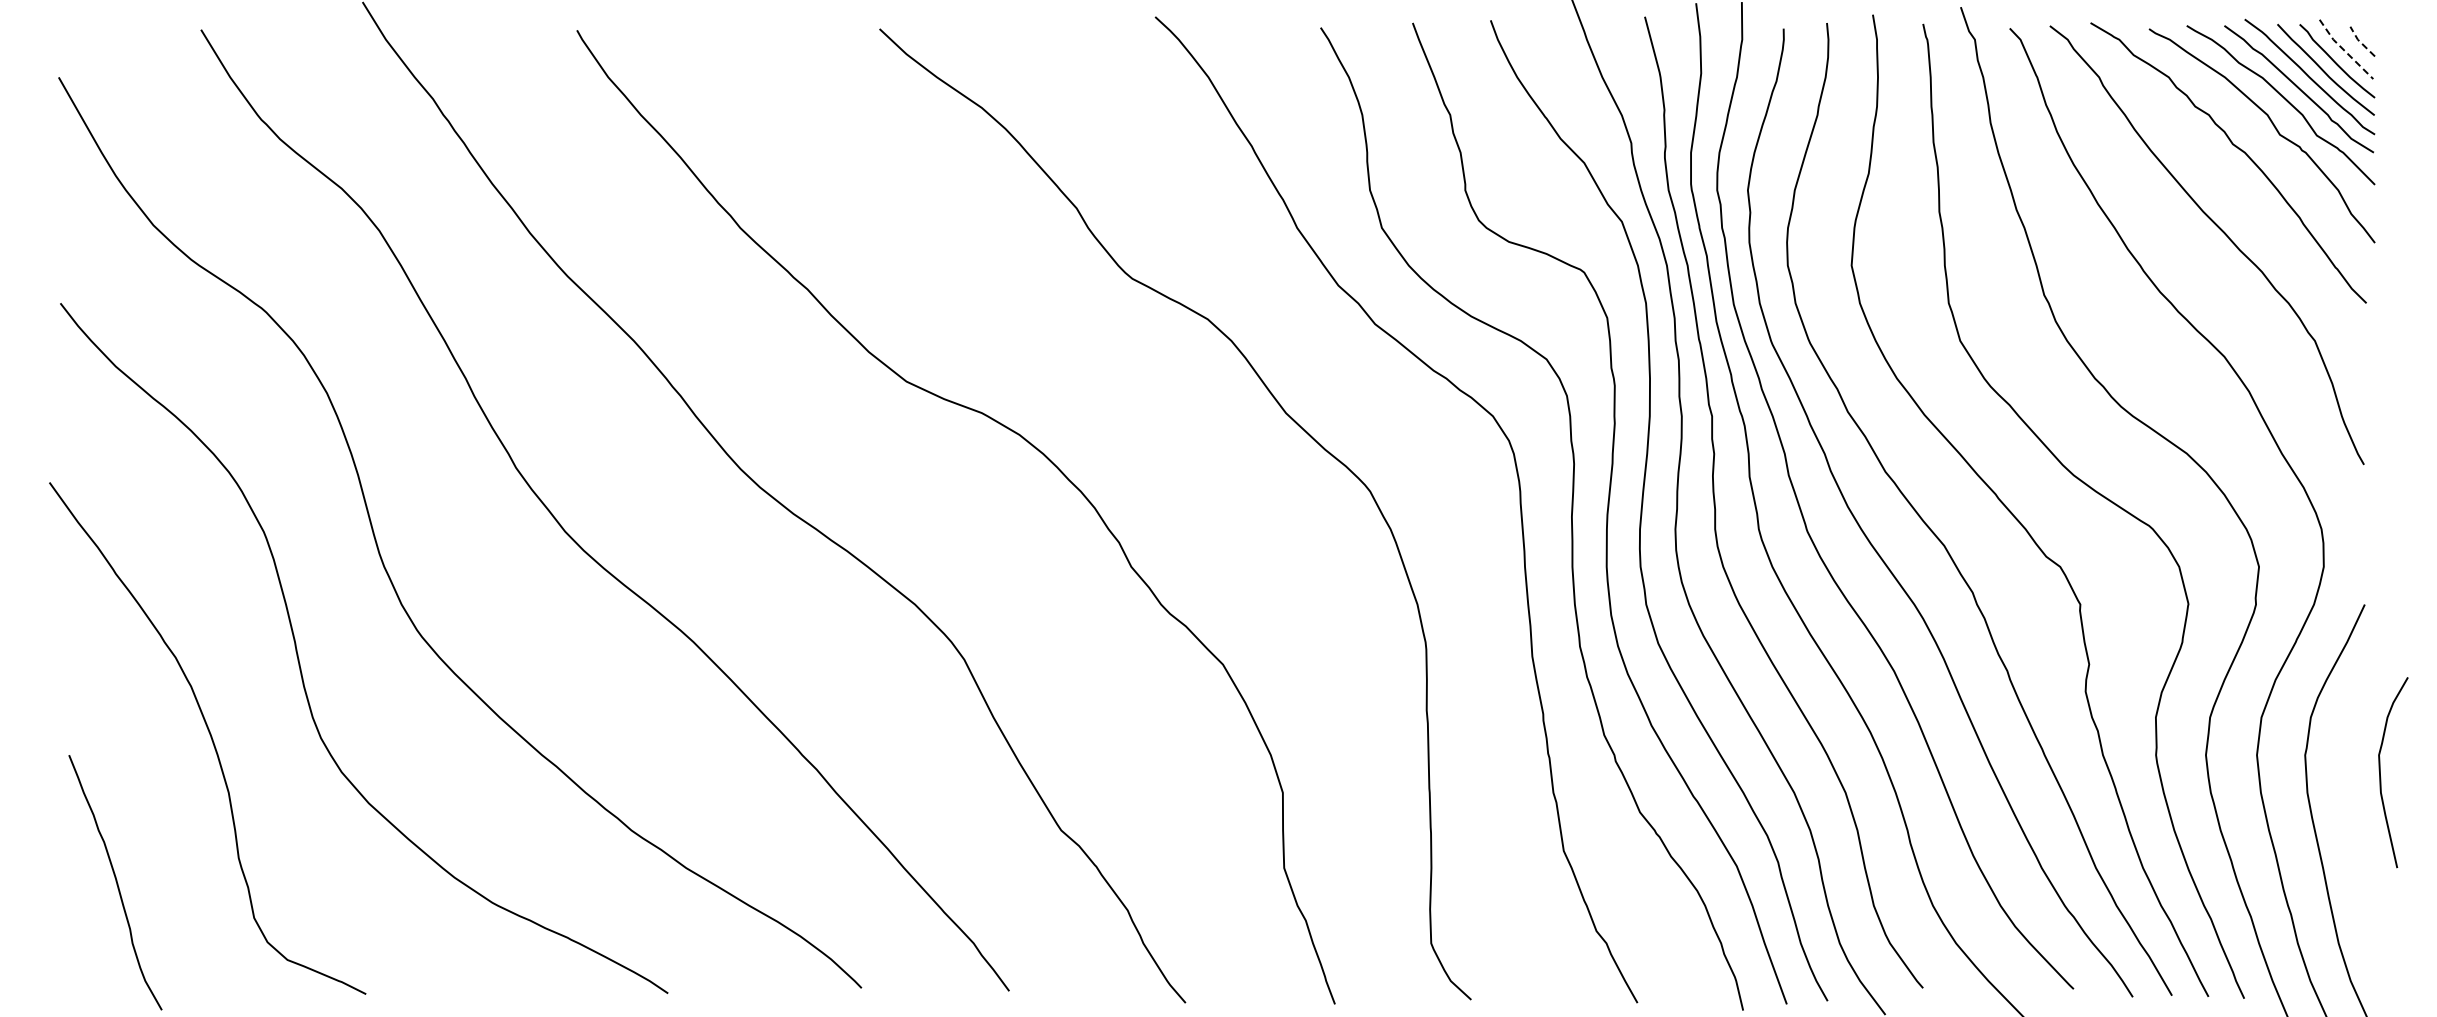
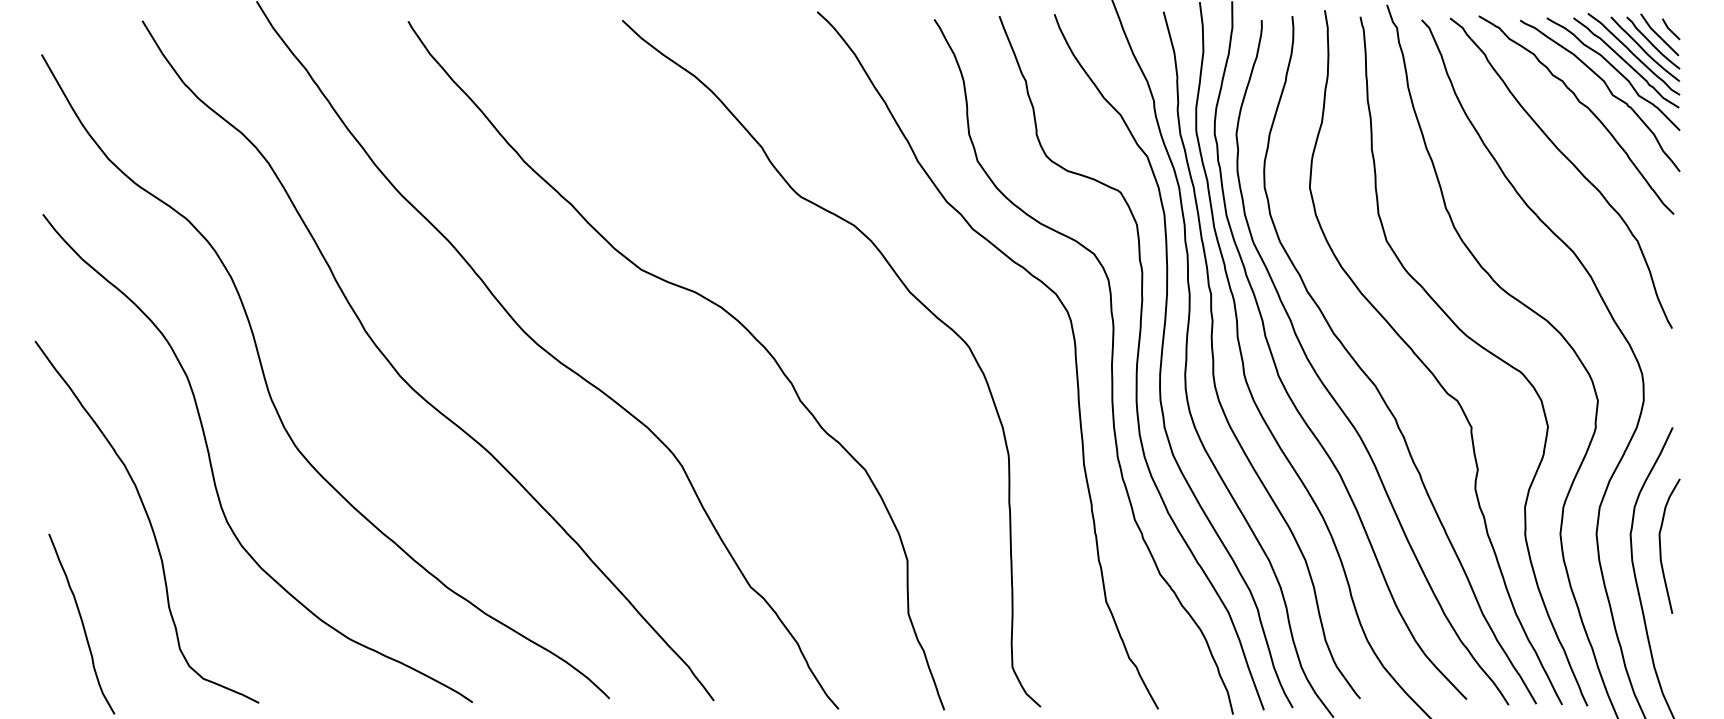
line: (2360, 41) -> (1669, 29), dashed -> solid
line: (2344, 50) -> (1658, 35), dashed -> solid
curve: (2380, 772) -> (1660, 546), moved

